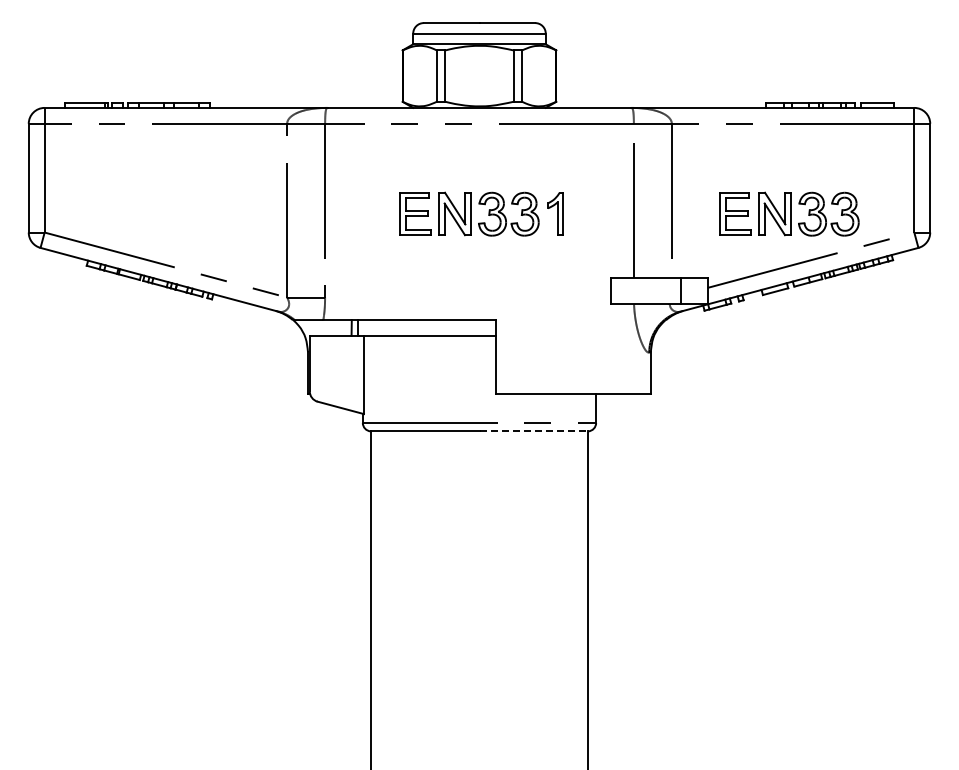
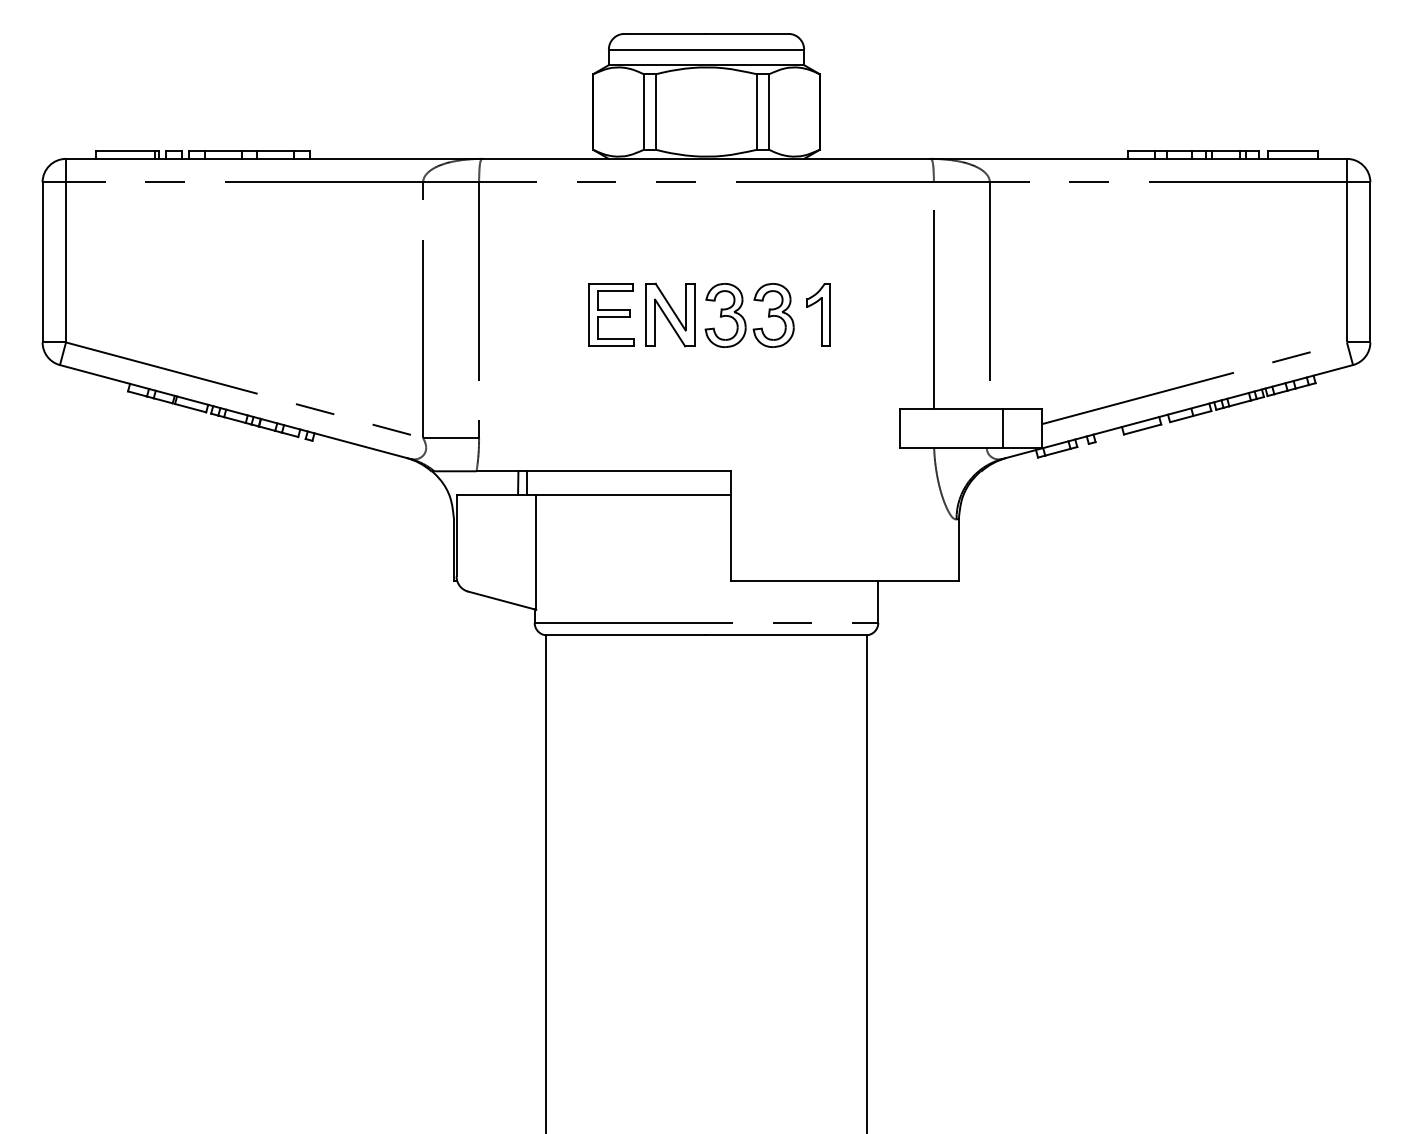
part: (789, 213) -> (1163, 314), removed
line: (534, 431) -> (787, 635), dashed -> solid

